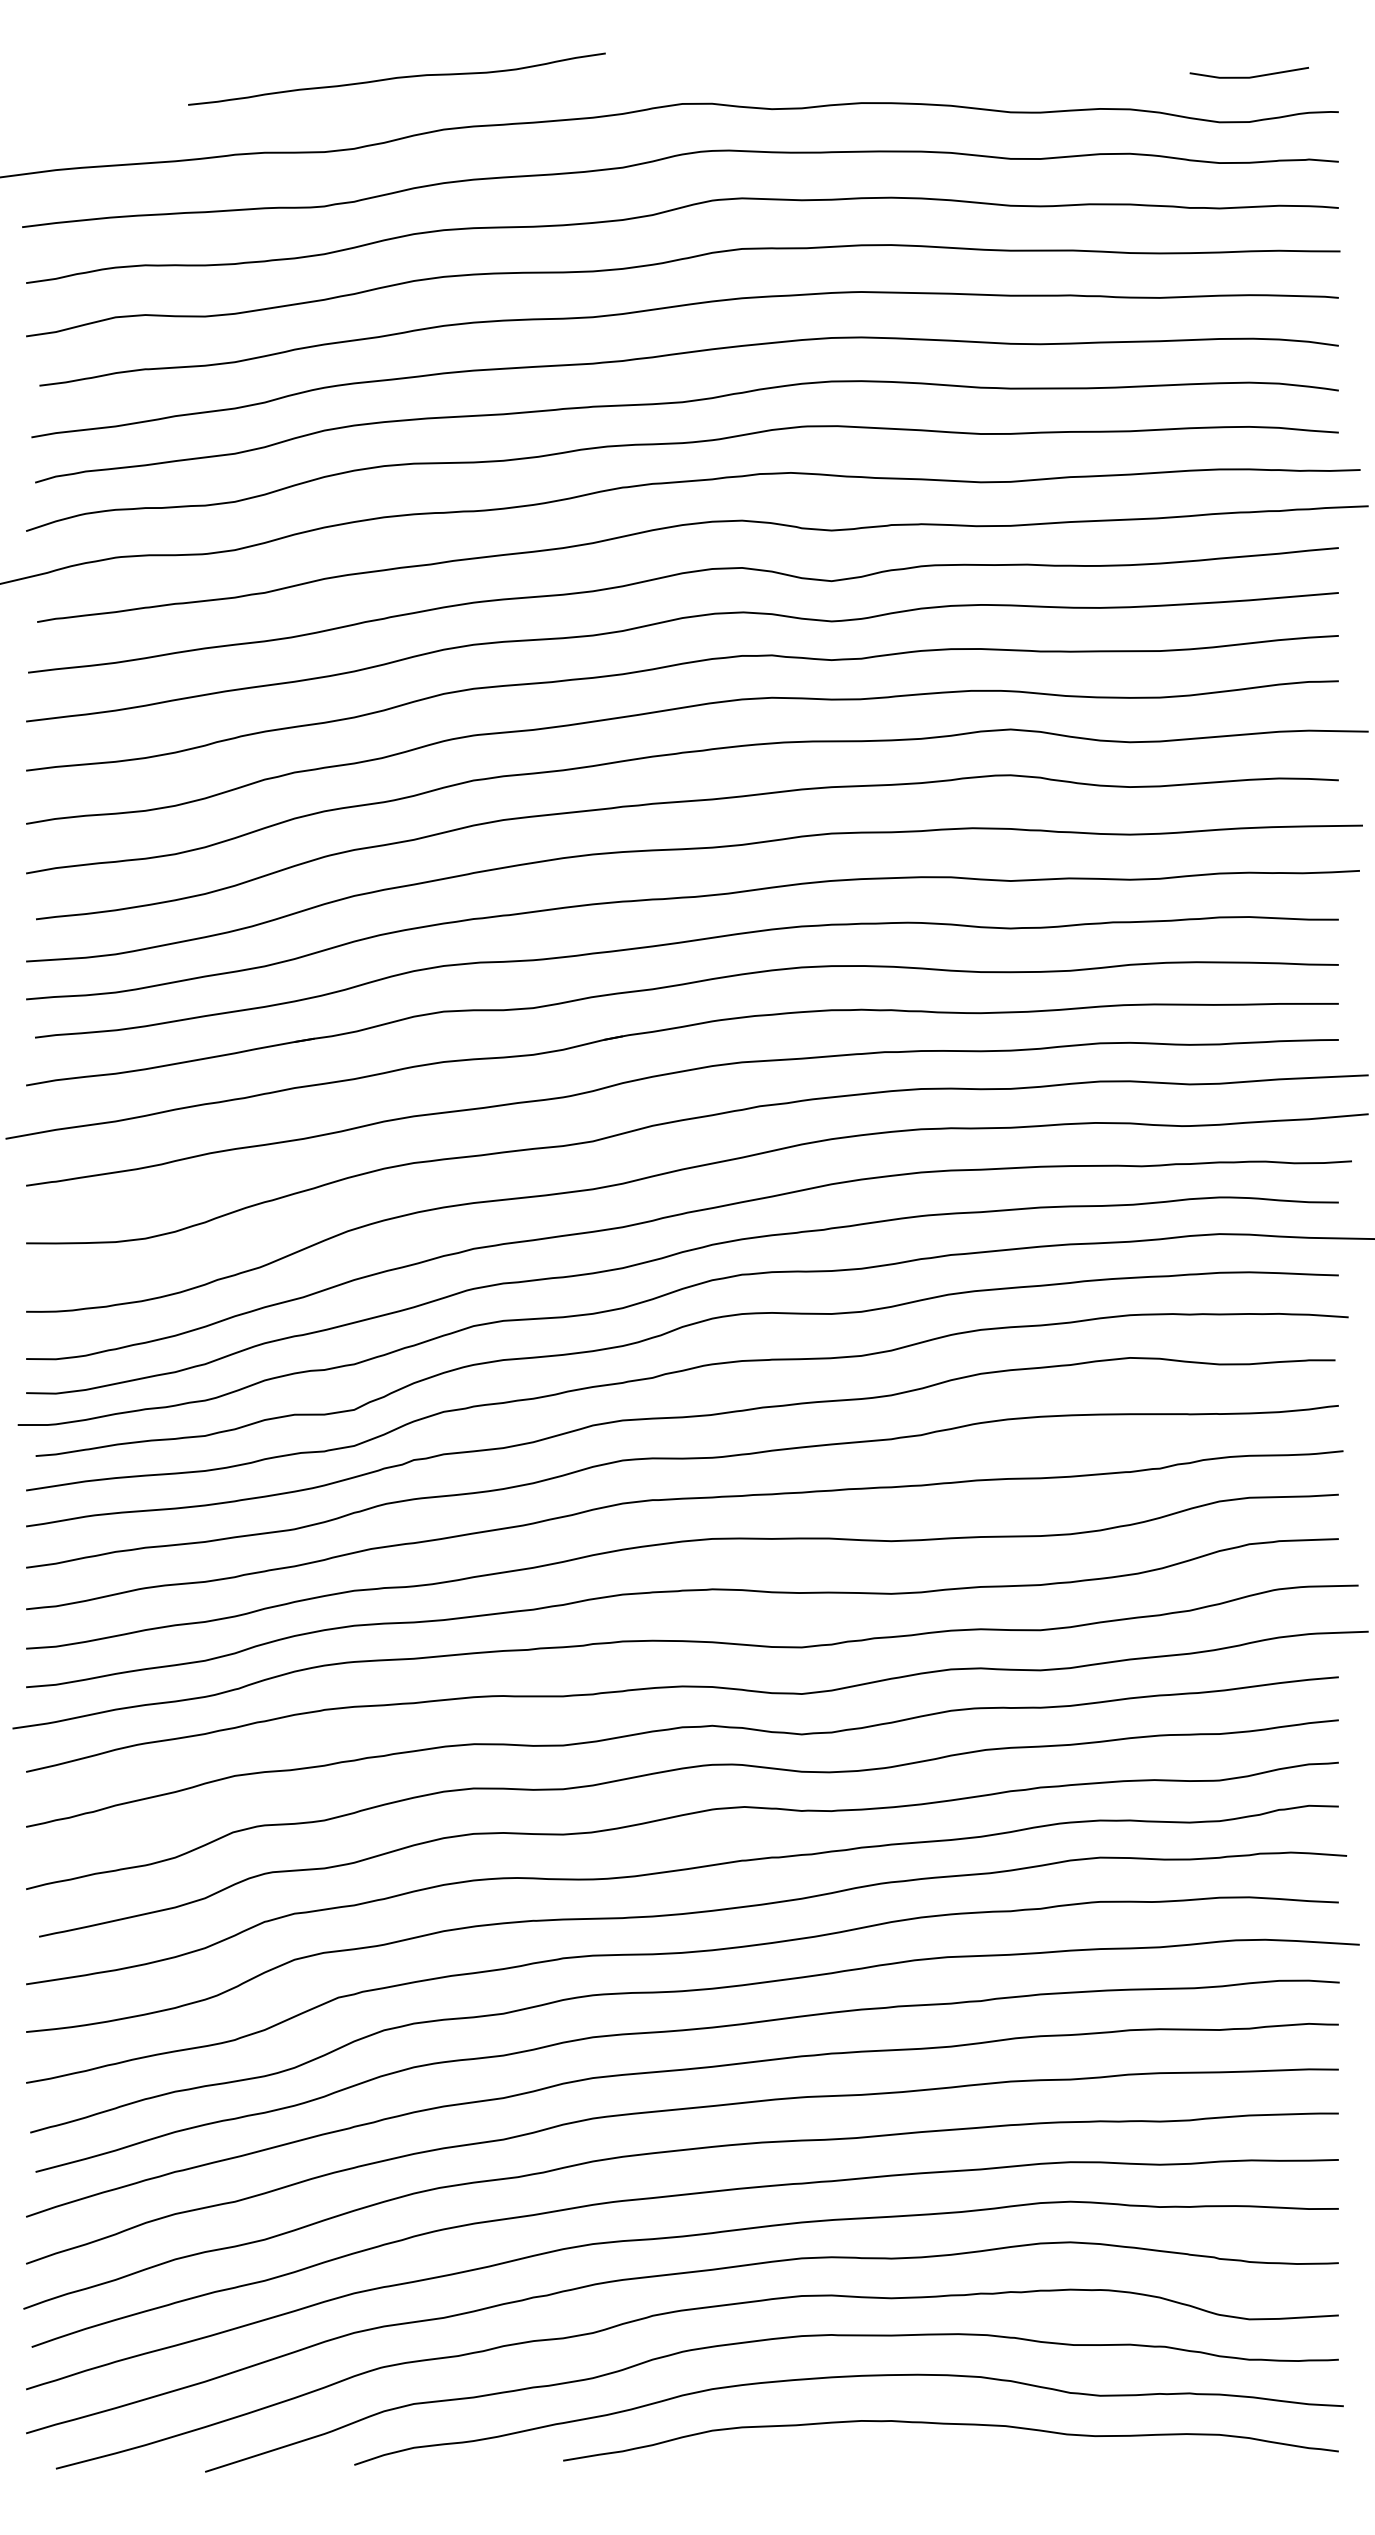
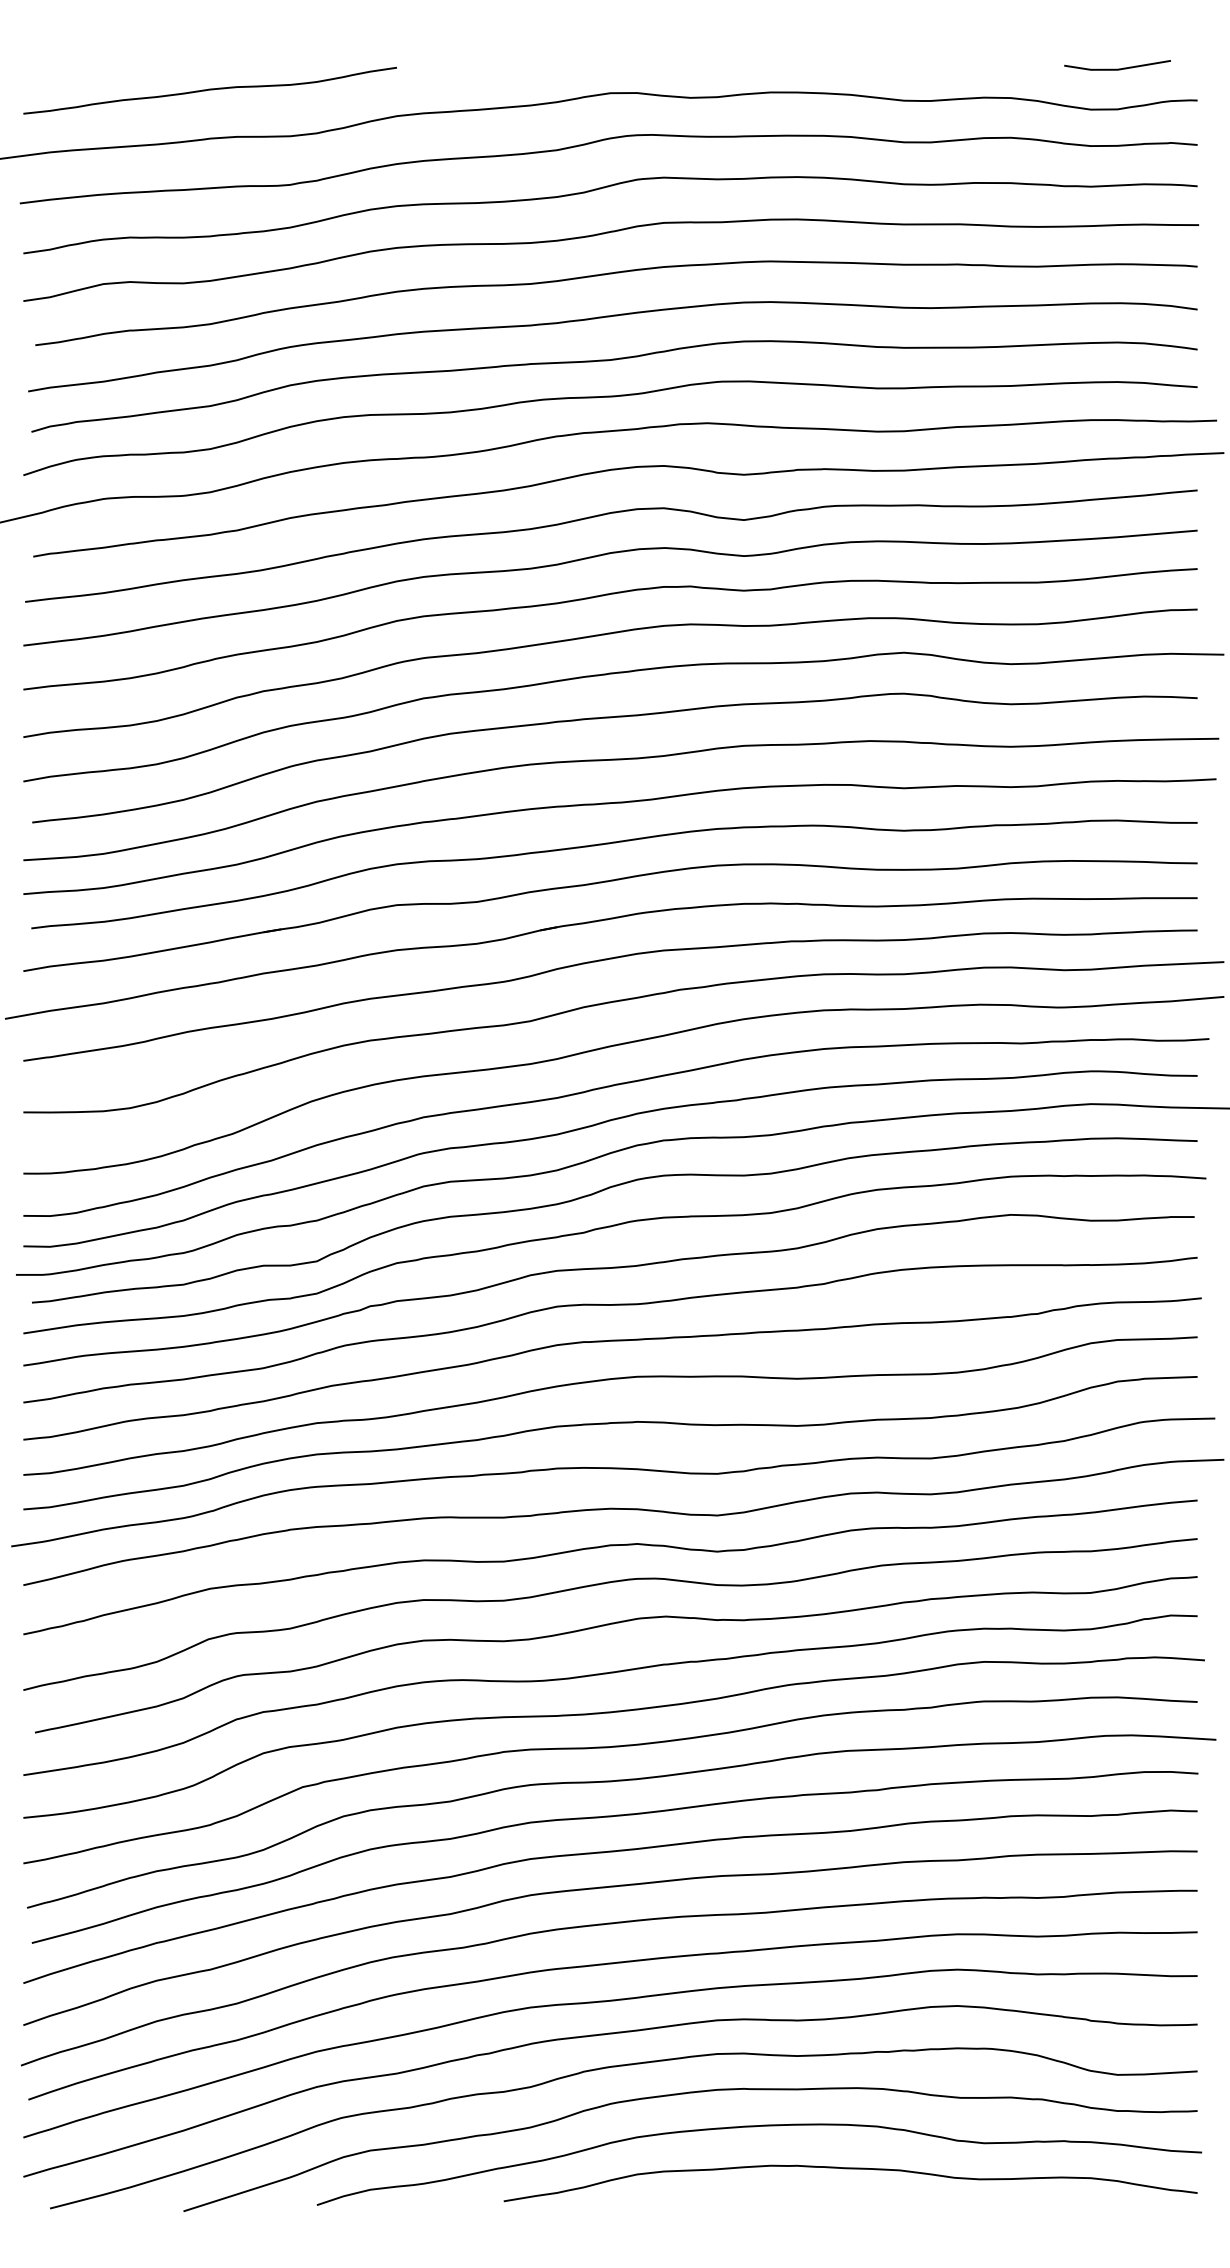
curve: (396, 78) -> (209, 90), moved

